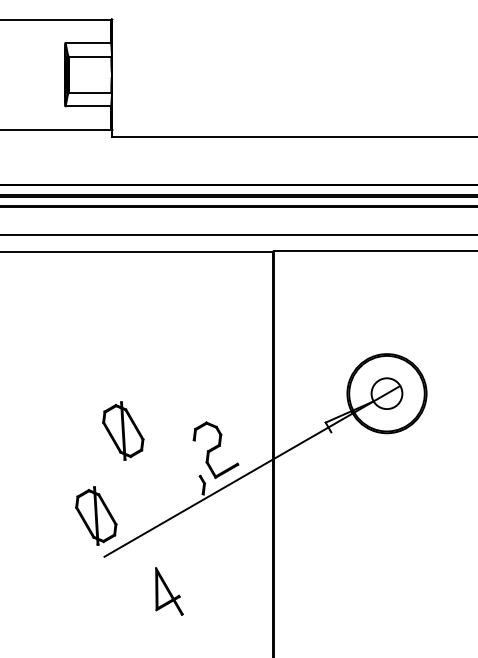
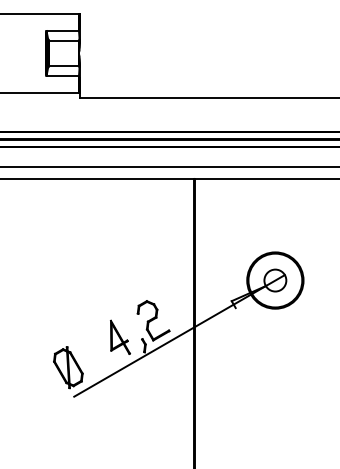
part: (123, 430) -> (87, 306), removed
part: (169, 591) -> (120, 337), moved

